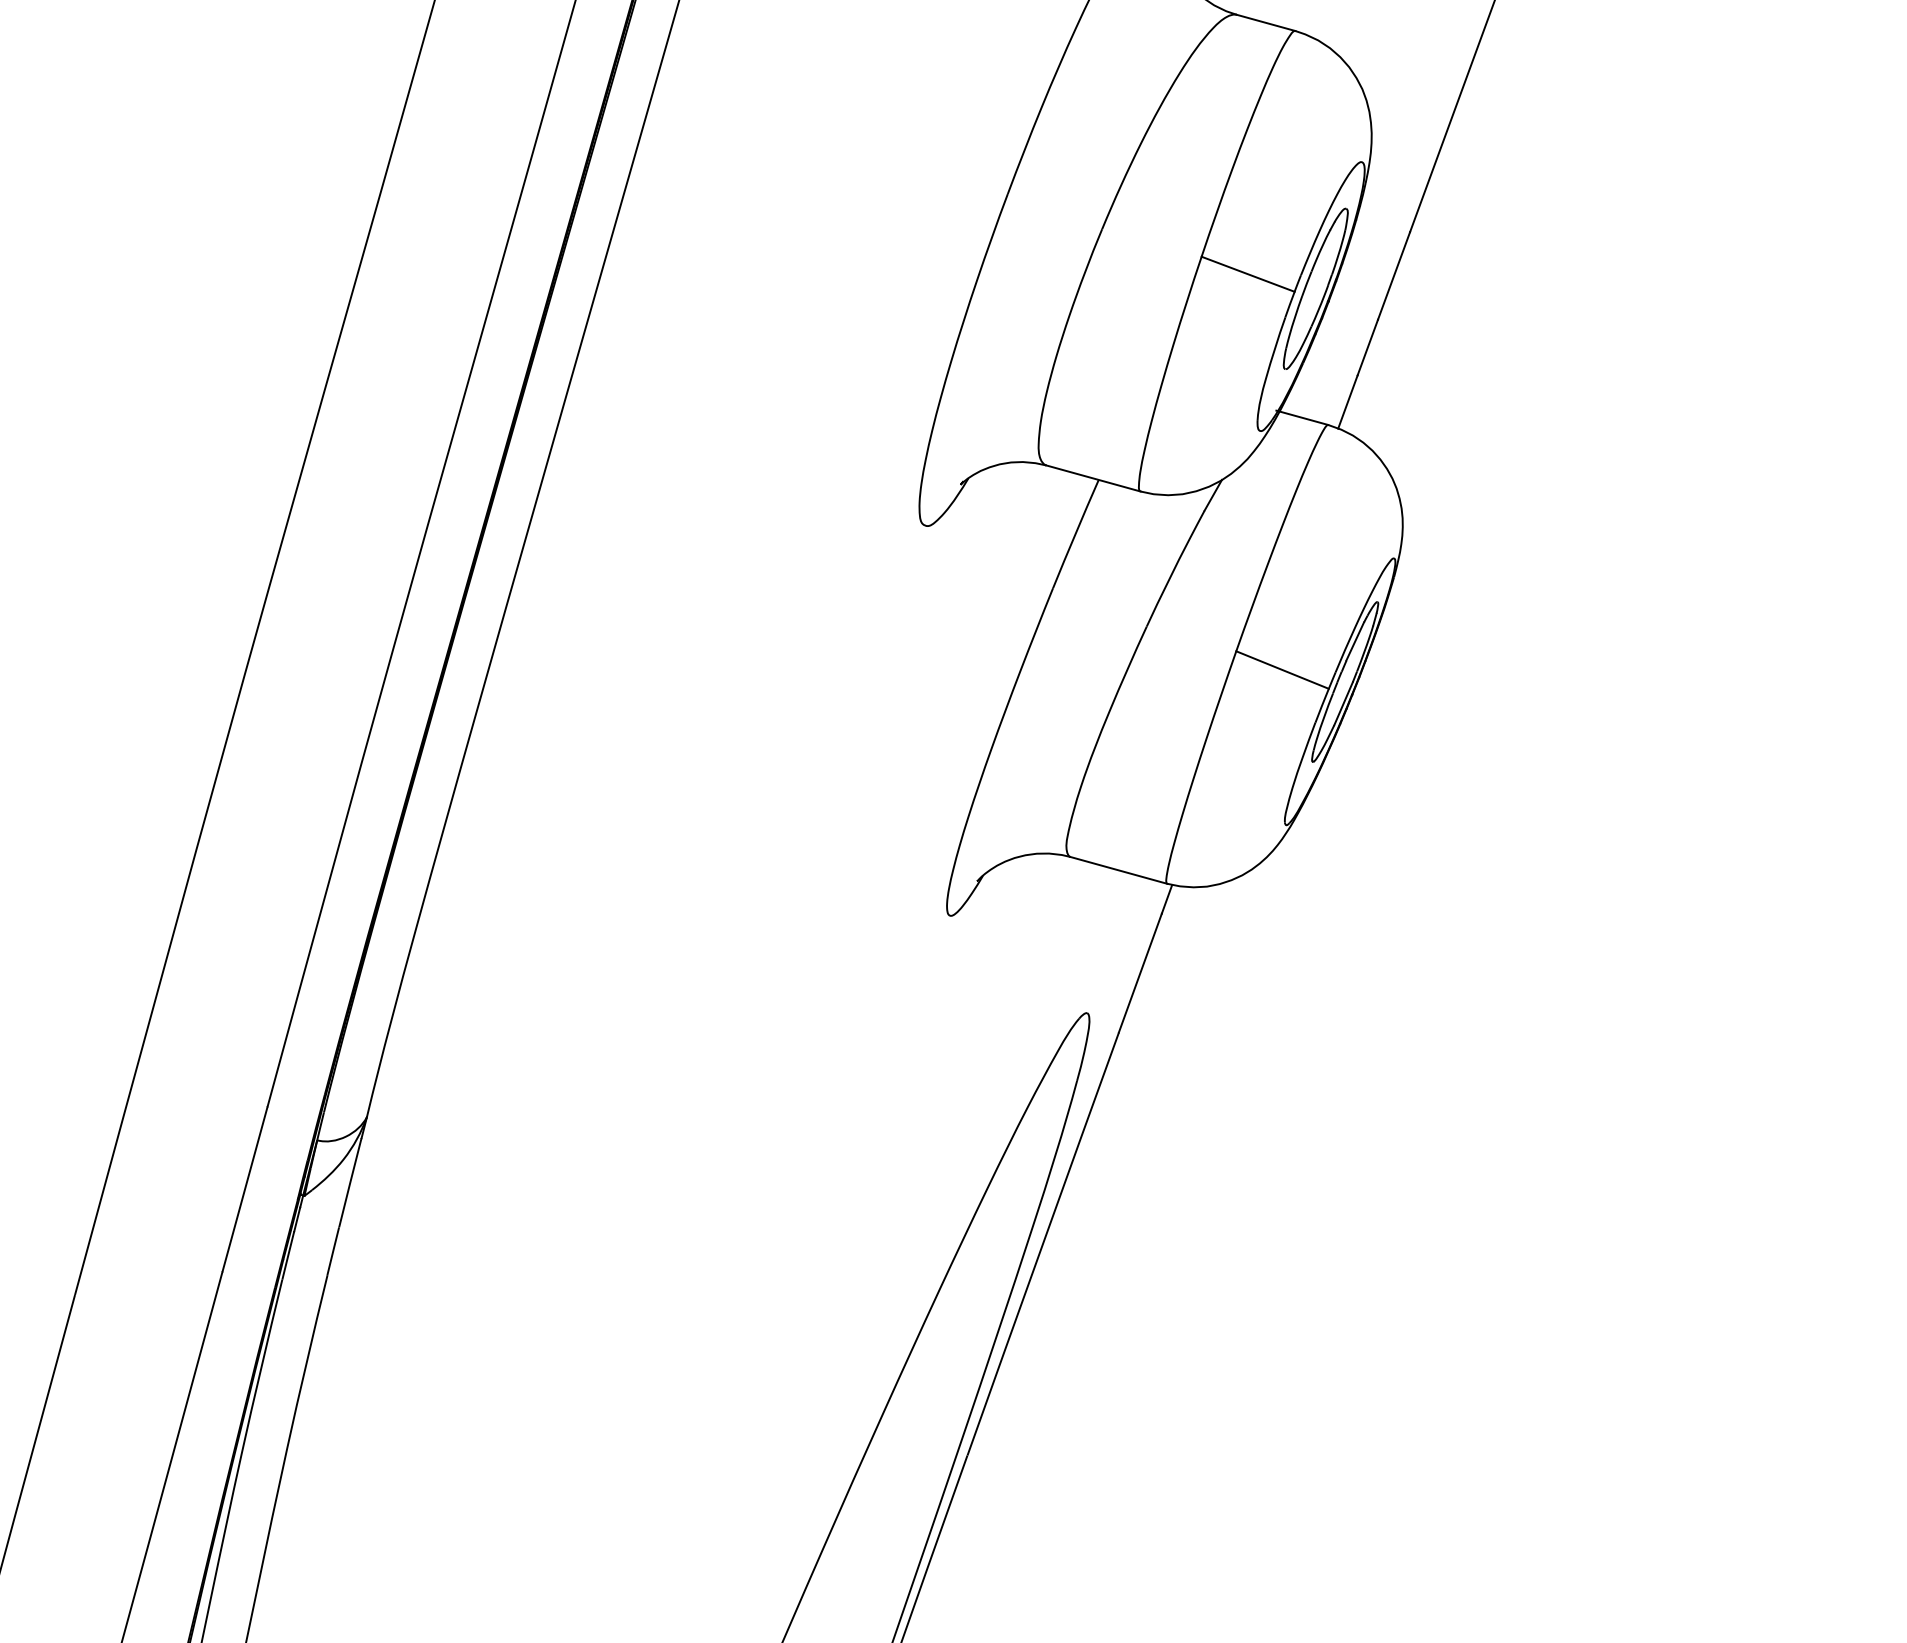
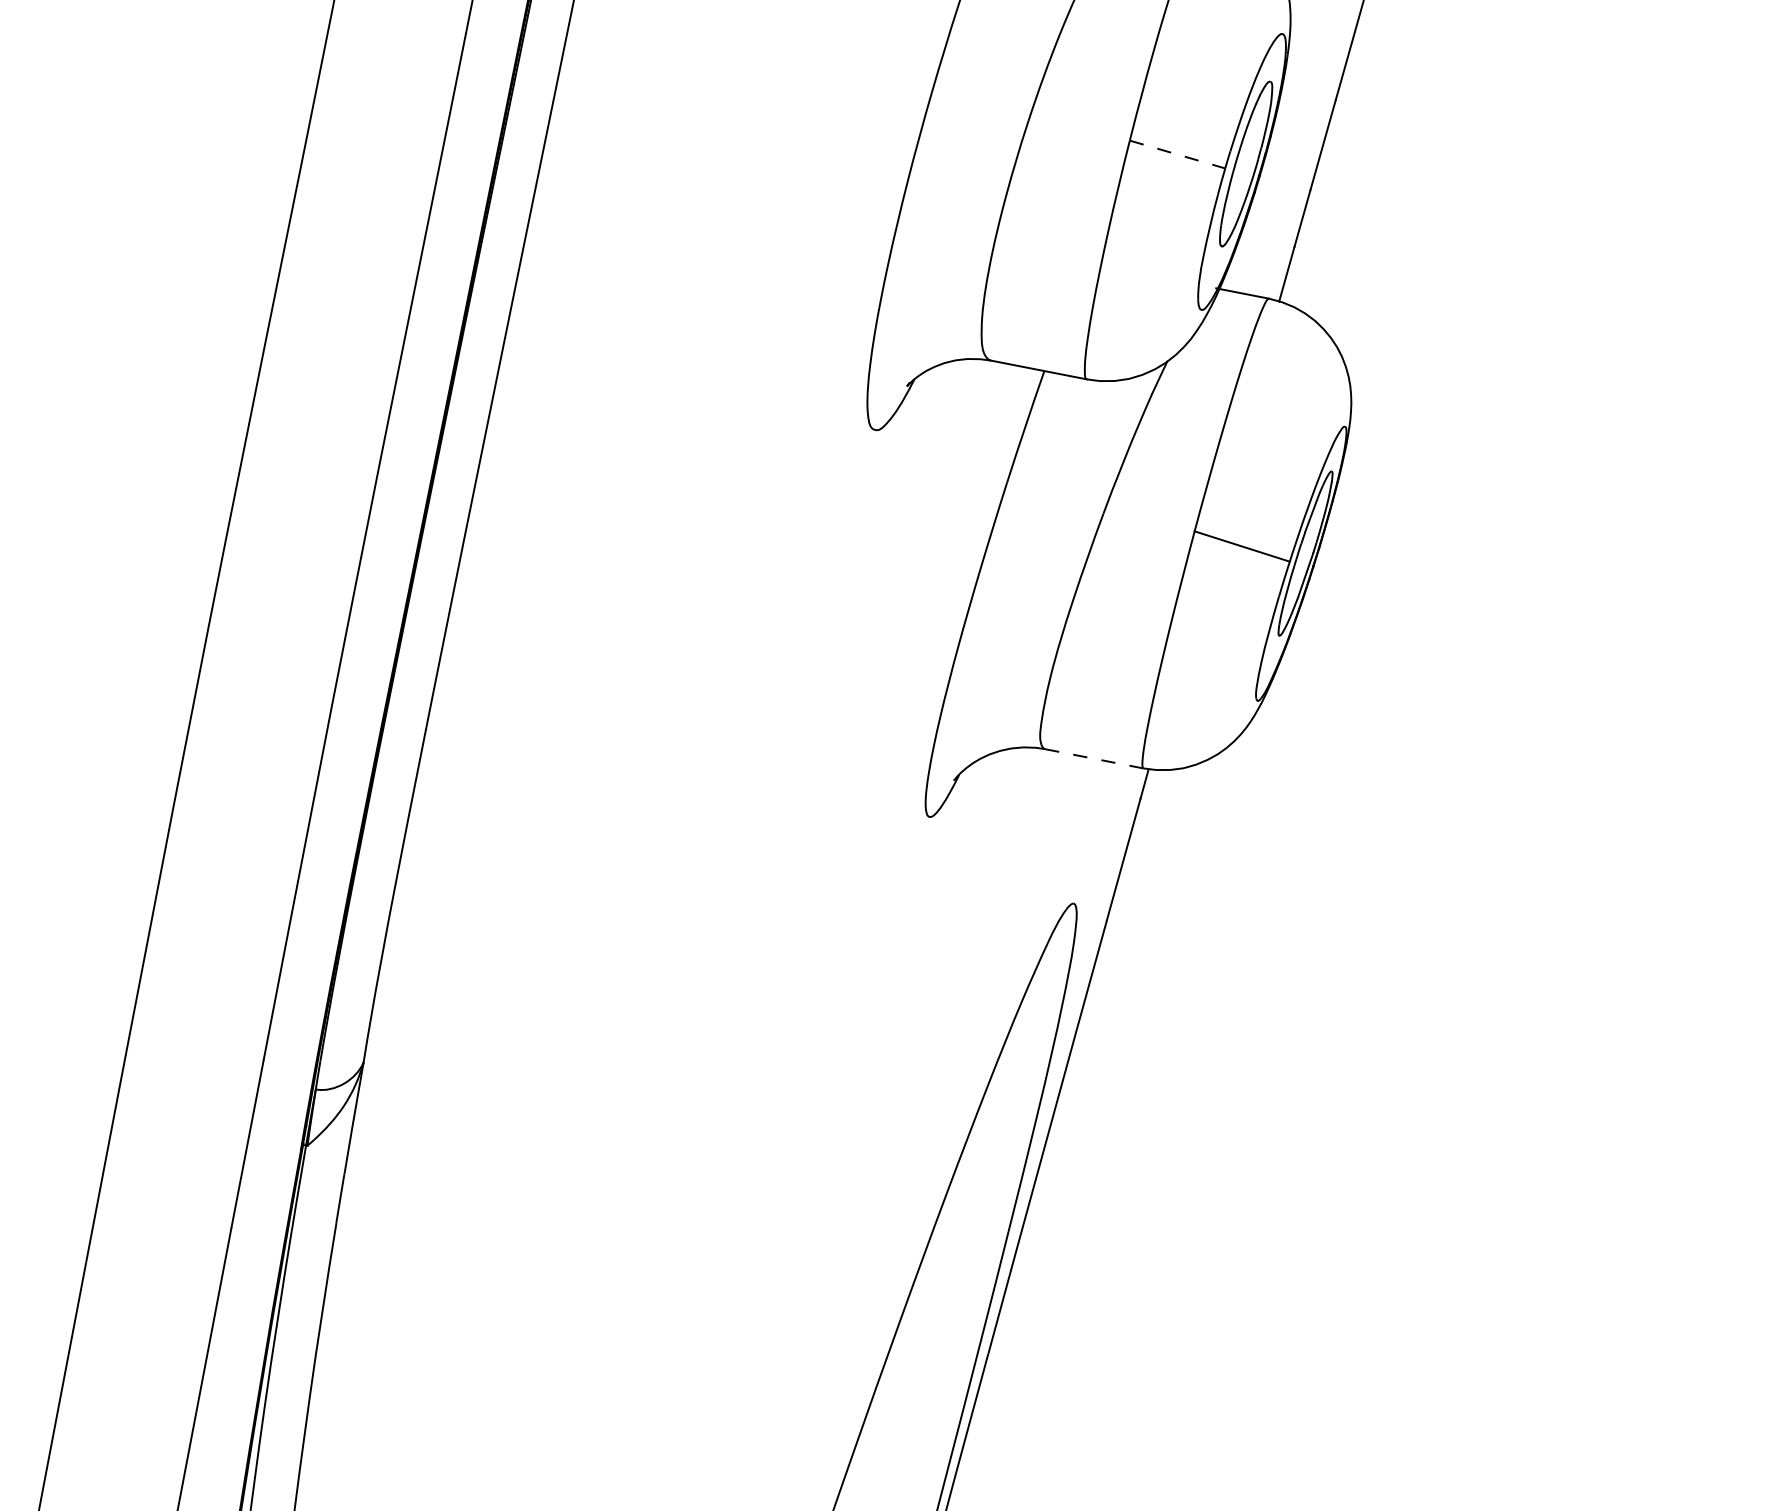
line: (1248, 274) -> (1177, 154), solid -> dashed
line: (1119, 870) -> (1095, 758), solid -> dashed

